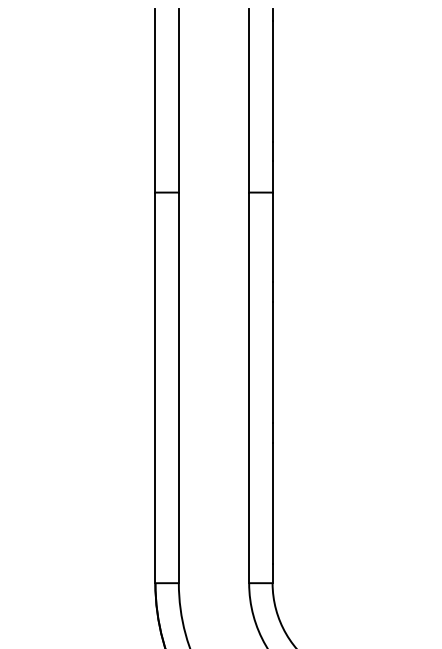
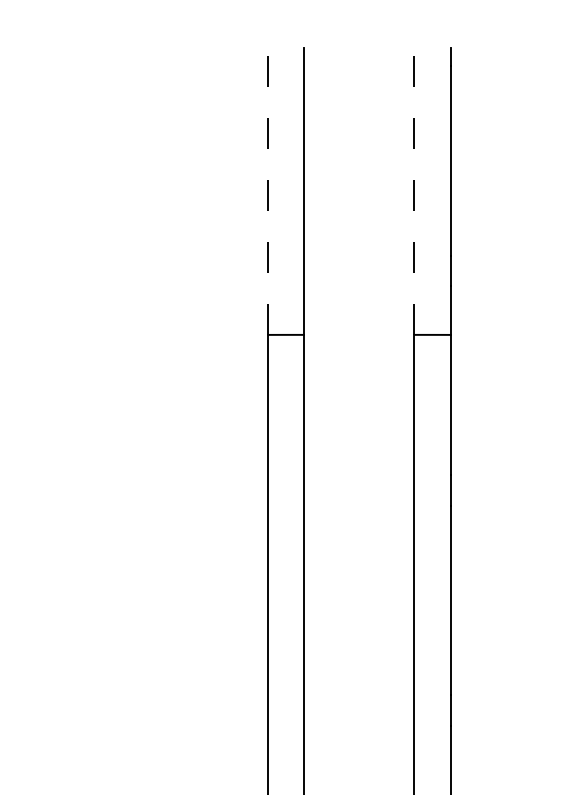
line: (155, 100) -> (267, 191), solid -> dashed
line: (249, 100) -> (414, 191), solid -> dashed

